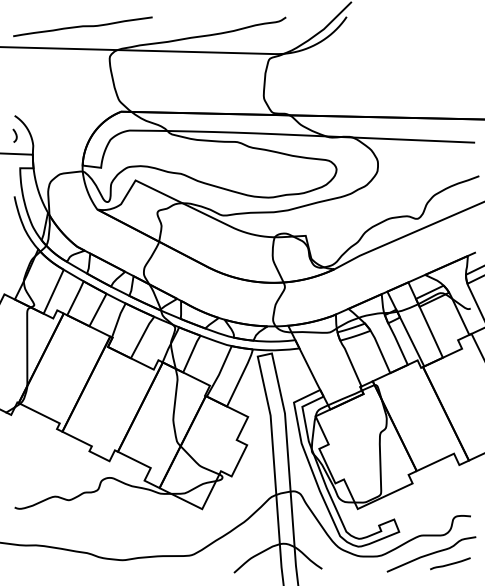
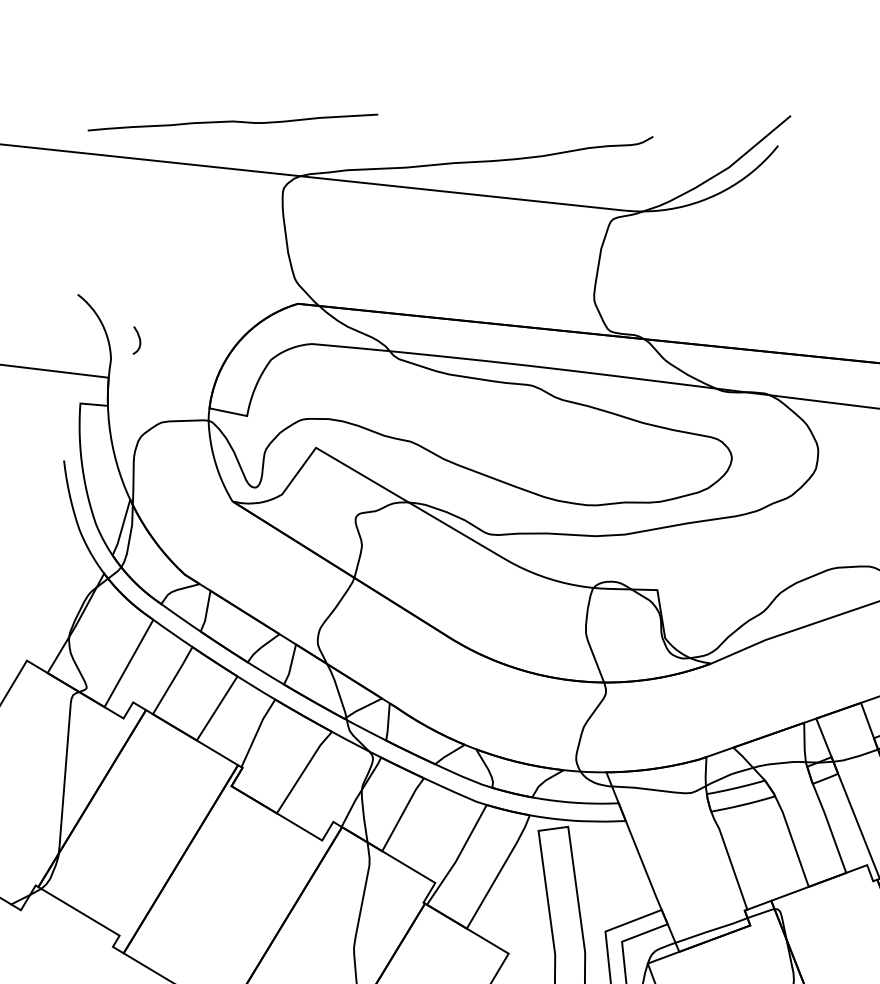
curve: (15, 135) -> (137, 340), moved

